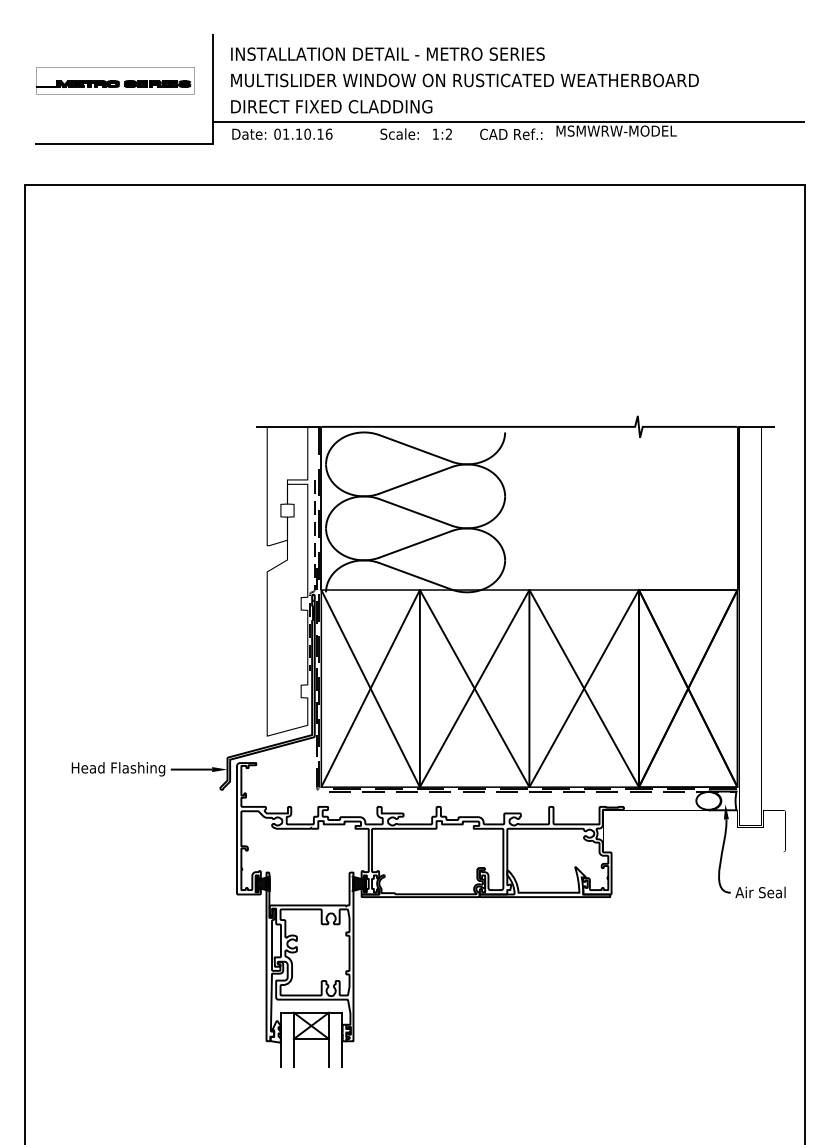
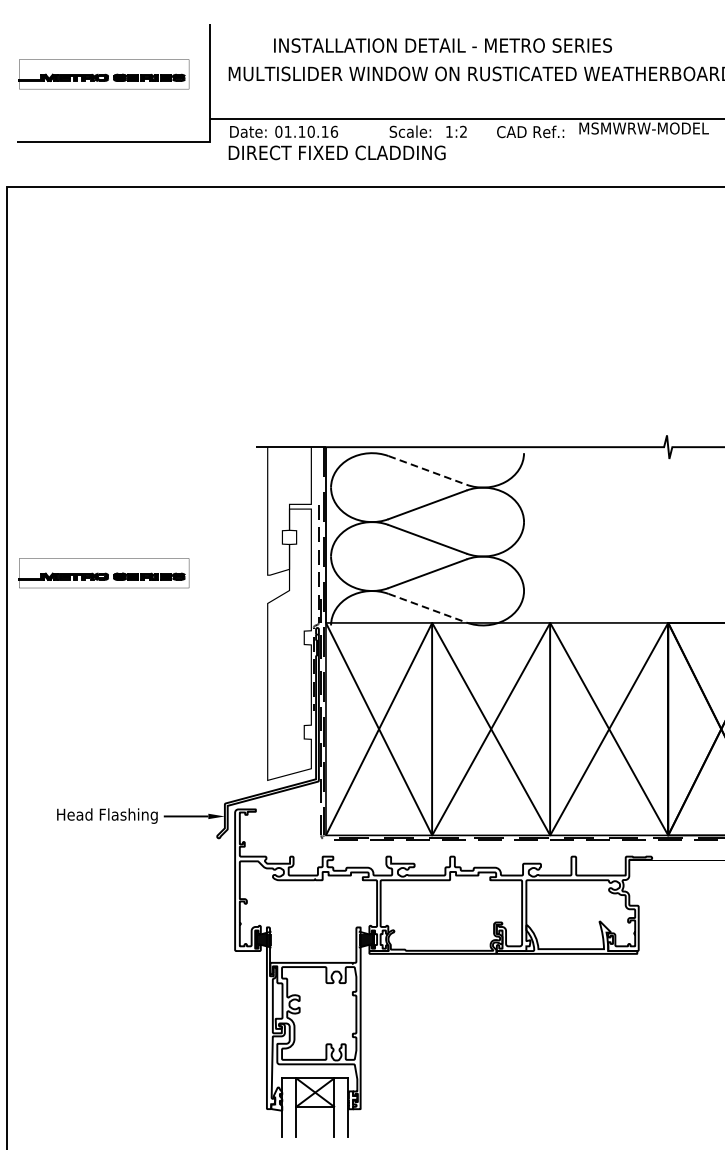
text: (387, 53) -> (442, 44), moved
text: (331, 106) -> (336, 152), moved
line: (415, 448) -> (427, 470), solid -> dashed
part: (115, 543) -> (104, 572), added
line: (415, 576) -> (427, 608), solid -> dashed

